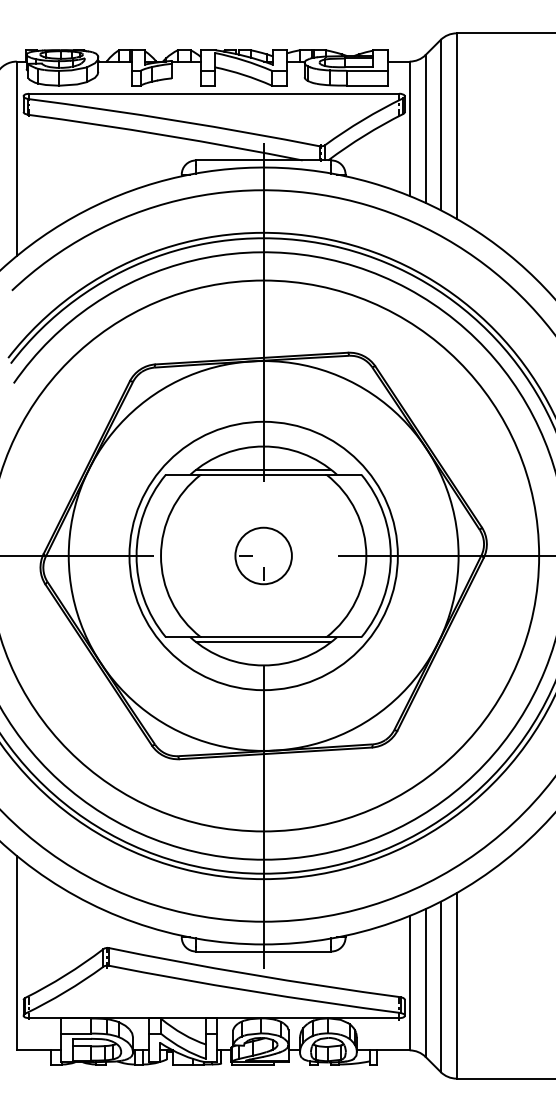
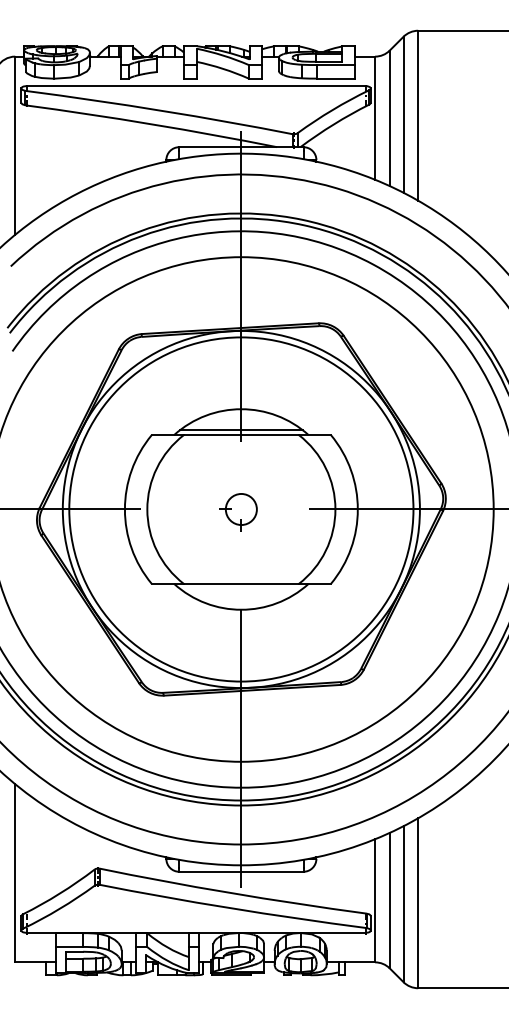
circle: (263, 555) -> (241, 509), size x0.6
circle: (263, 555) -> (241, 509), size x1.4
line: (263, 642) -> (241, 588), removed

